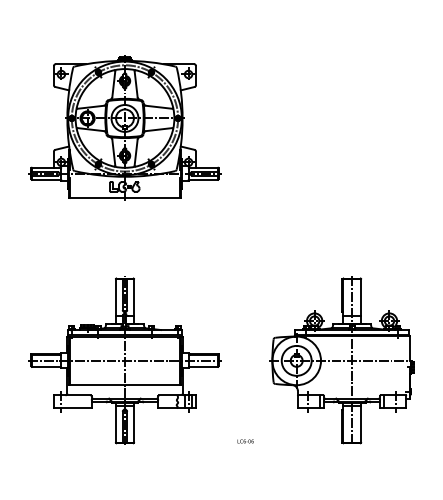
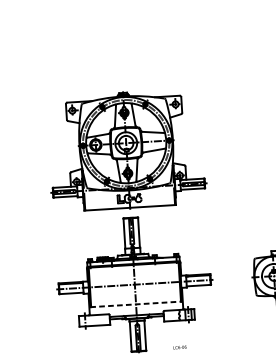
part: (124, 127) -> (126, 150), moved
line: (125, 385) -> (136, 304), solid -> dashed
text: (245, 441) -> (179, 347), moved

